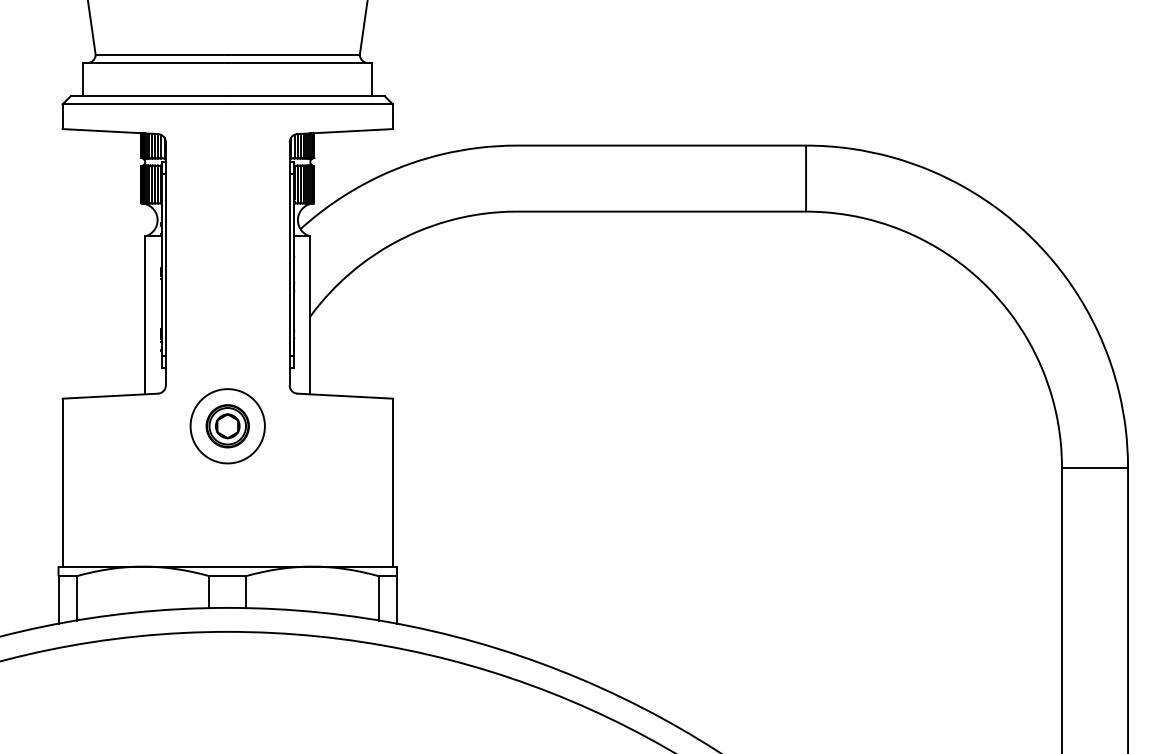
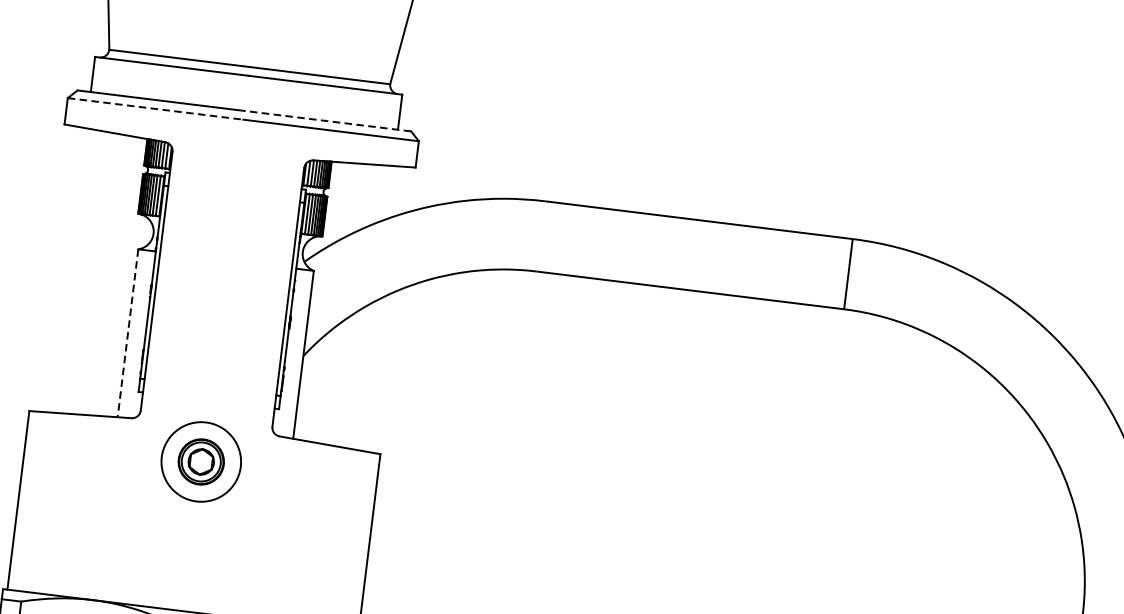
line: (305, 96) -> (326, 121), solid -> dashed
line: (145, 104) -> (155, 109), solid -> dashed
line: (145, 315) -> (128, 333), solid -> dashed

